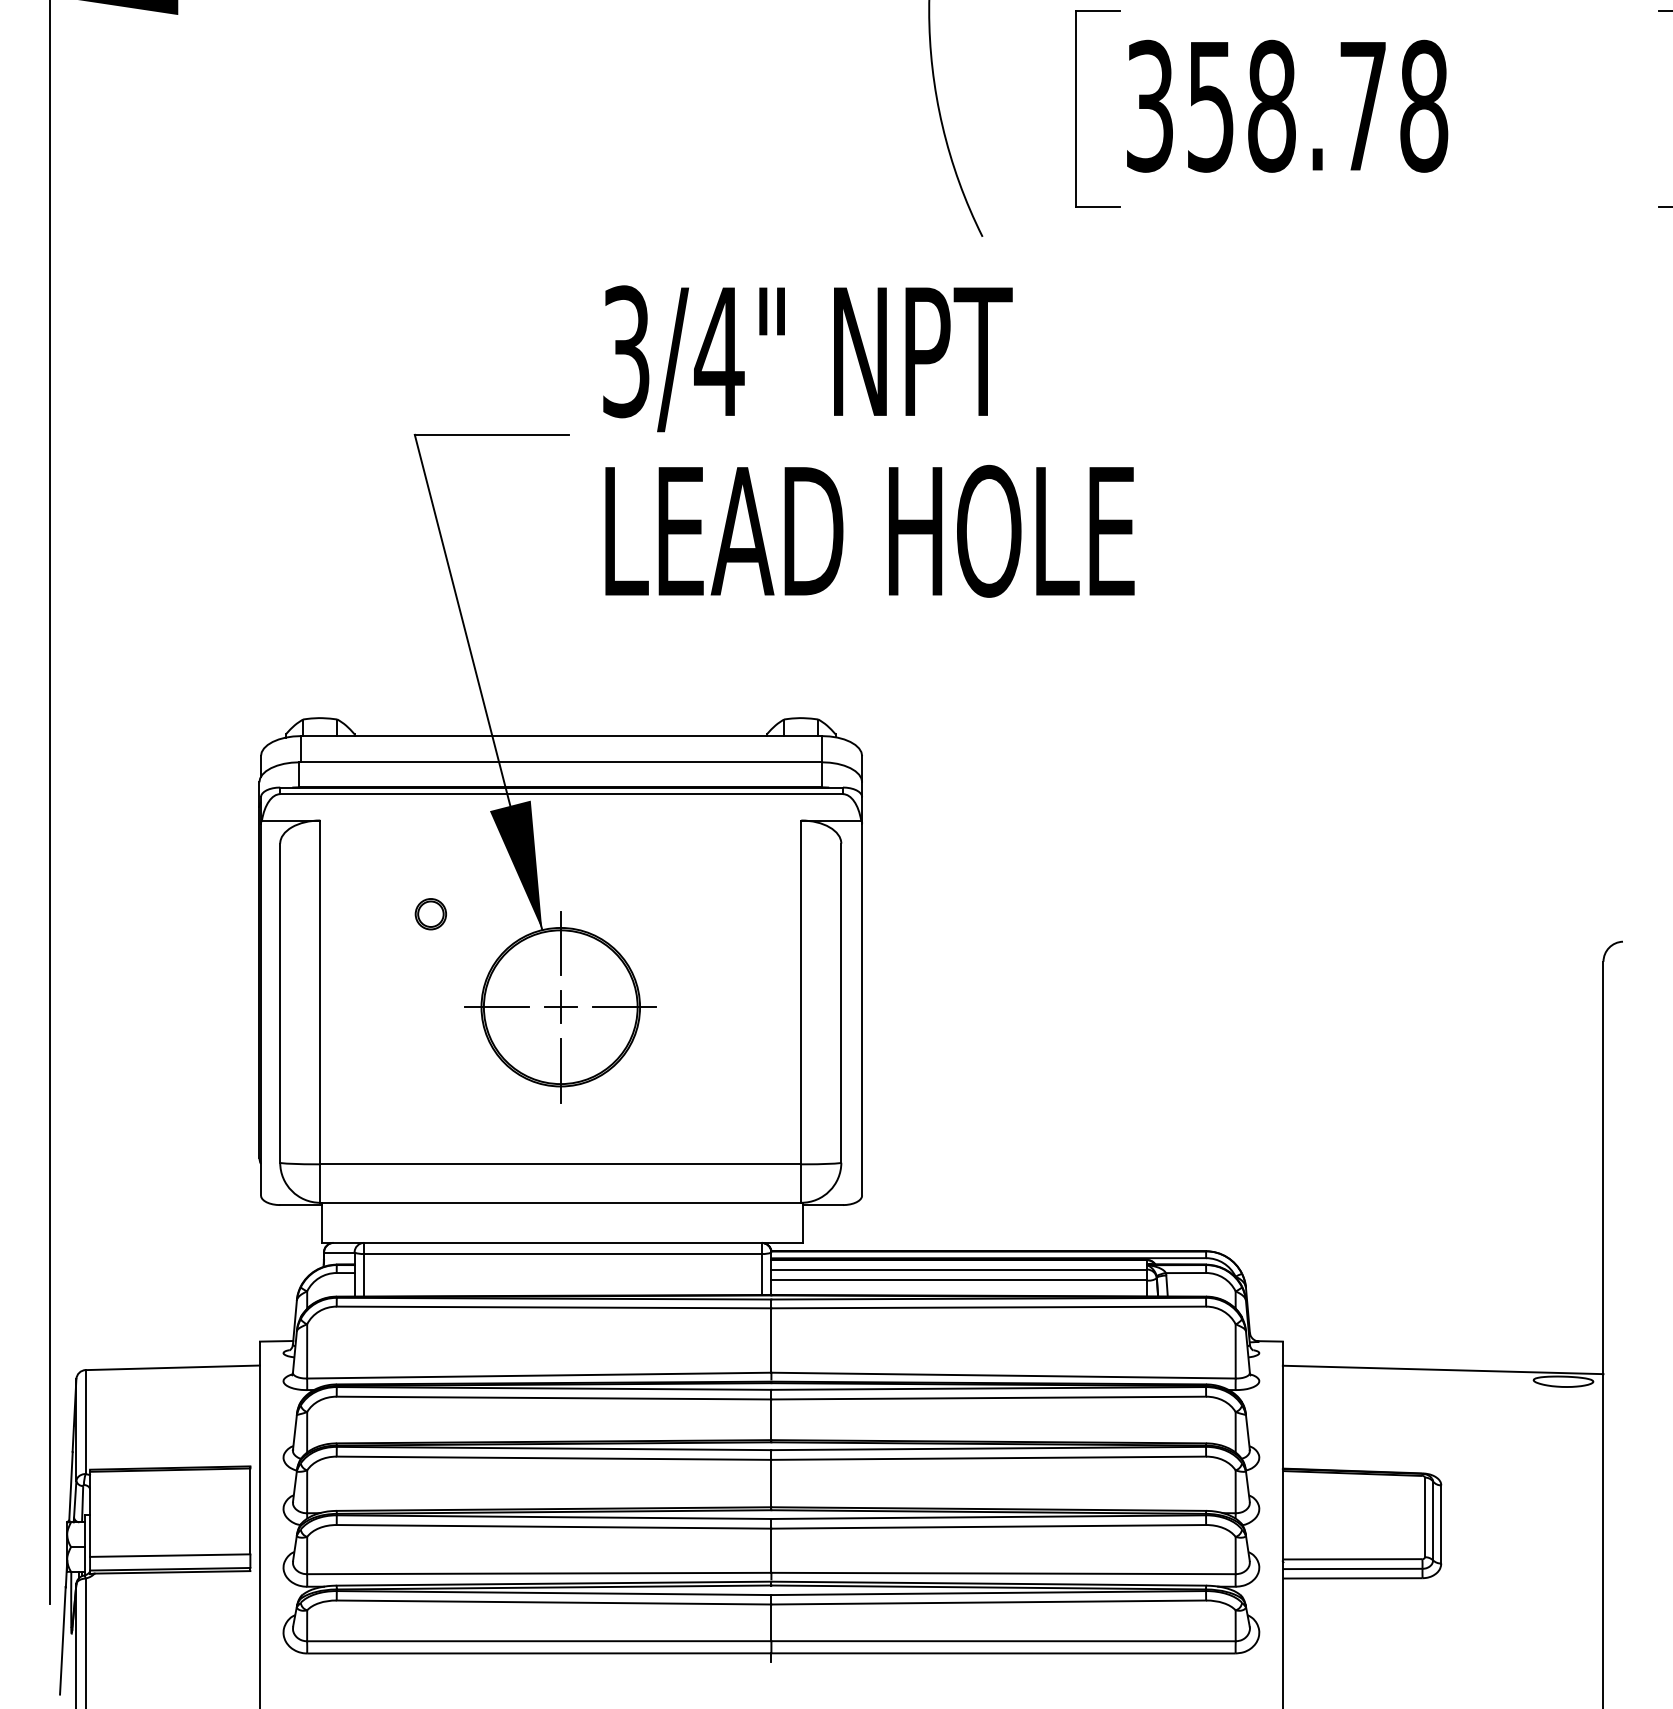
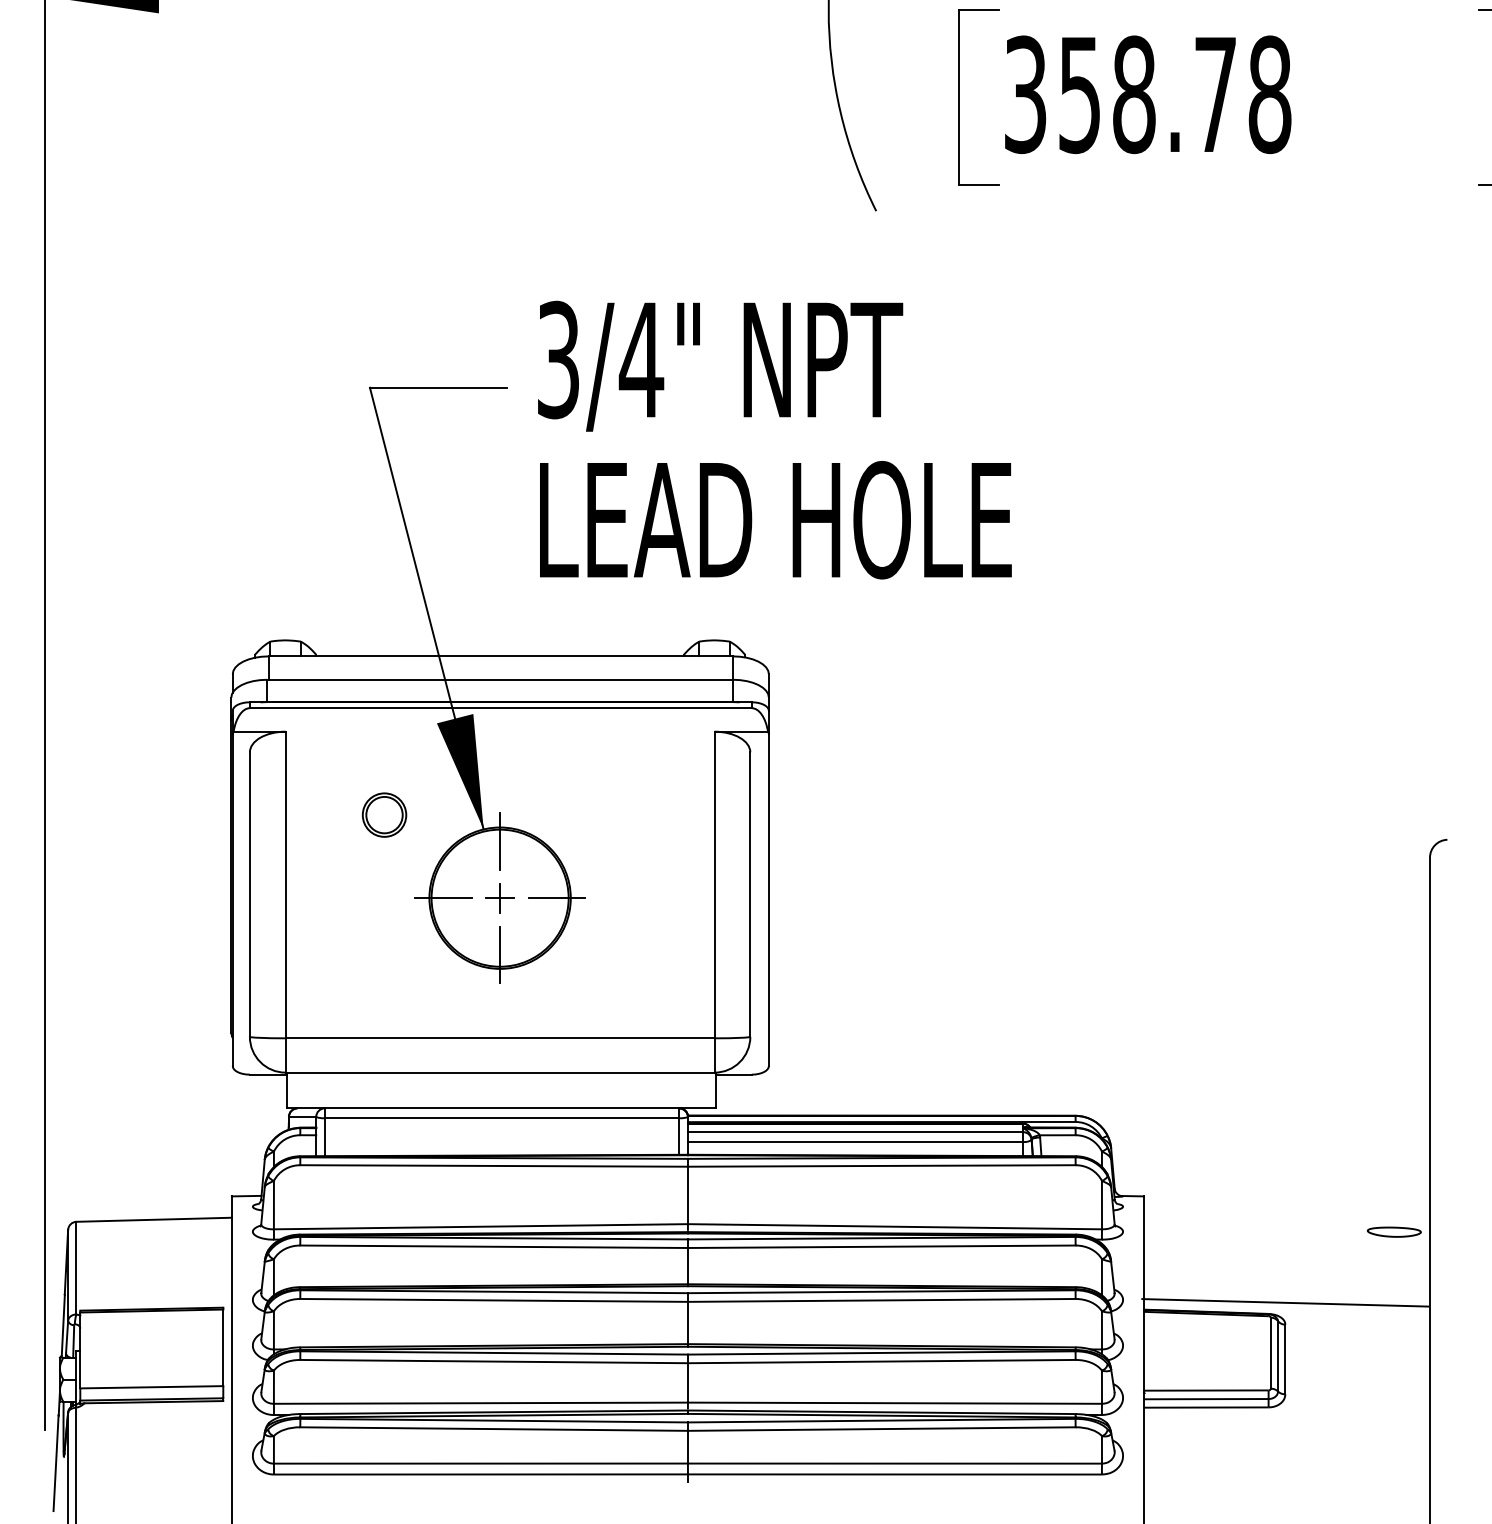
text: (868, 441) -> (774, 440), moved
part: (430, 914) -> (383, 815), size x1.6
line: (1442, 1369) -> (1284, 1302), moved

